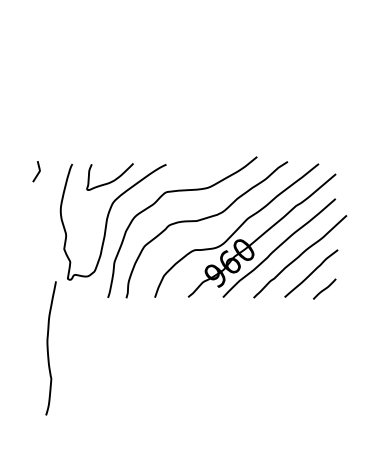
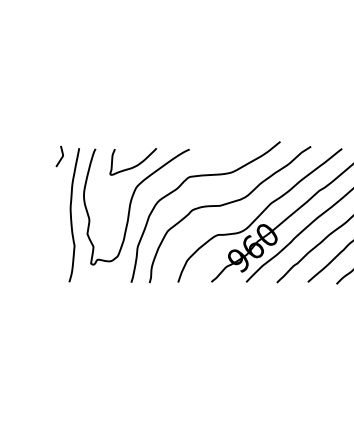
curve: (48, 348) -> (71, 215), moved

